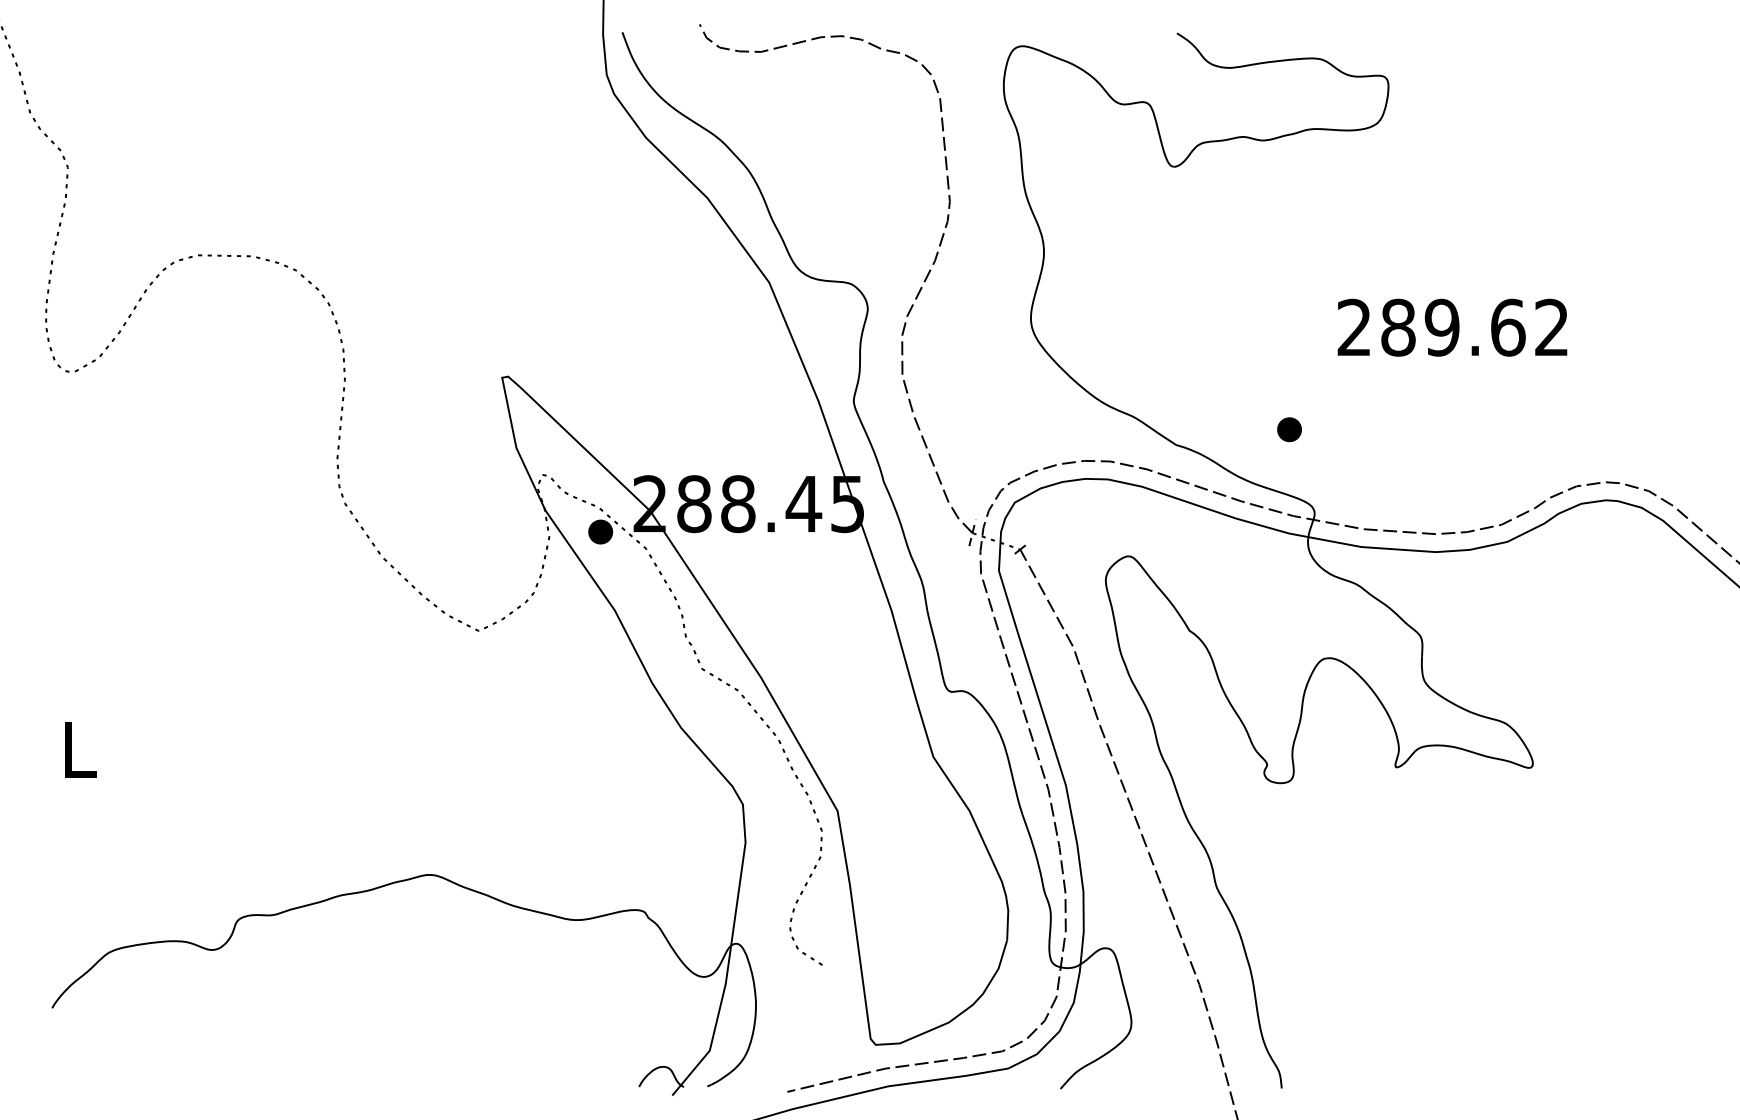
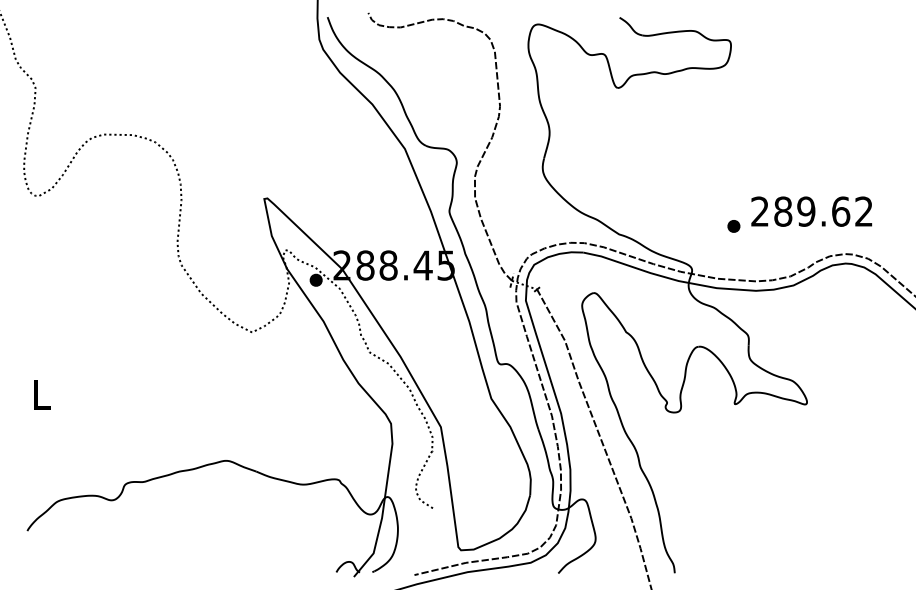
text: (1452, 327) -> (811, 211), moved
part: (1288, 429) -> (733, 226), moved

